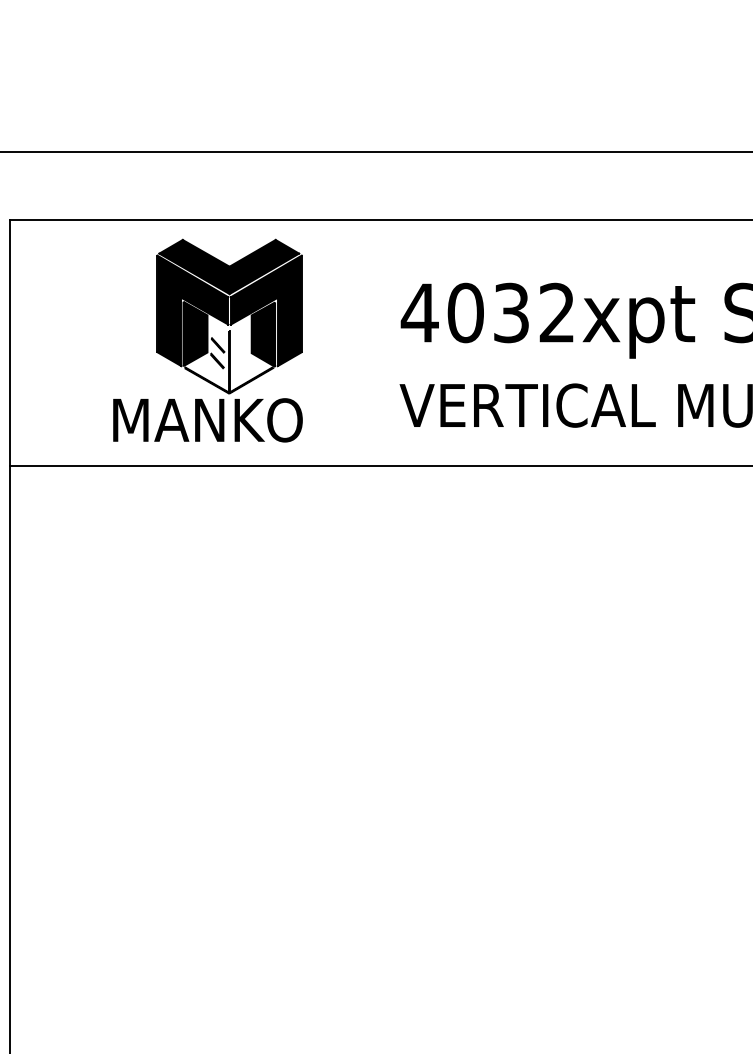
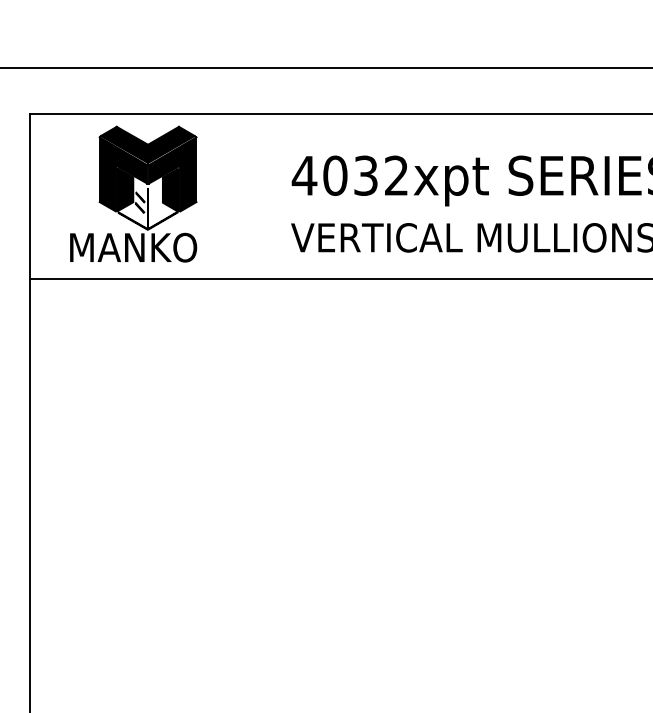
part: (207, 339) -> (133, 193), moved

